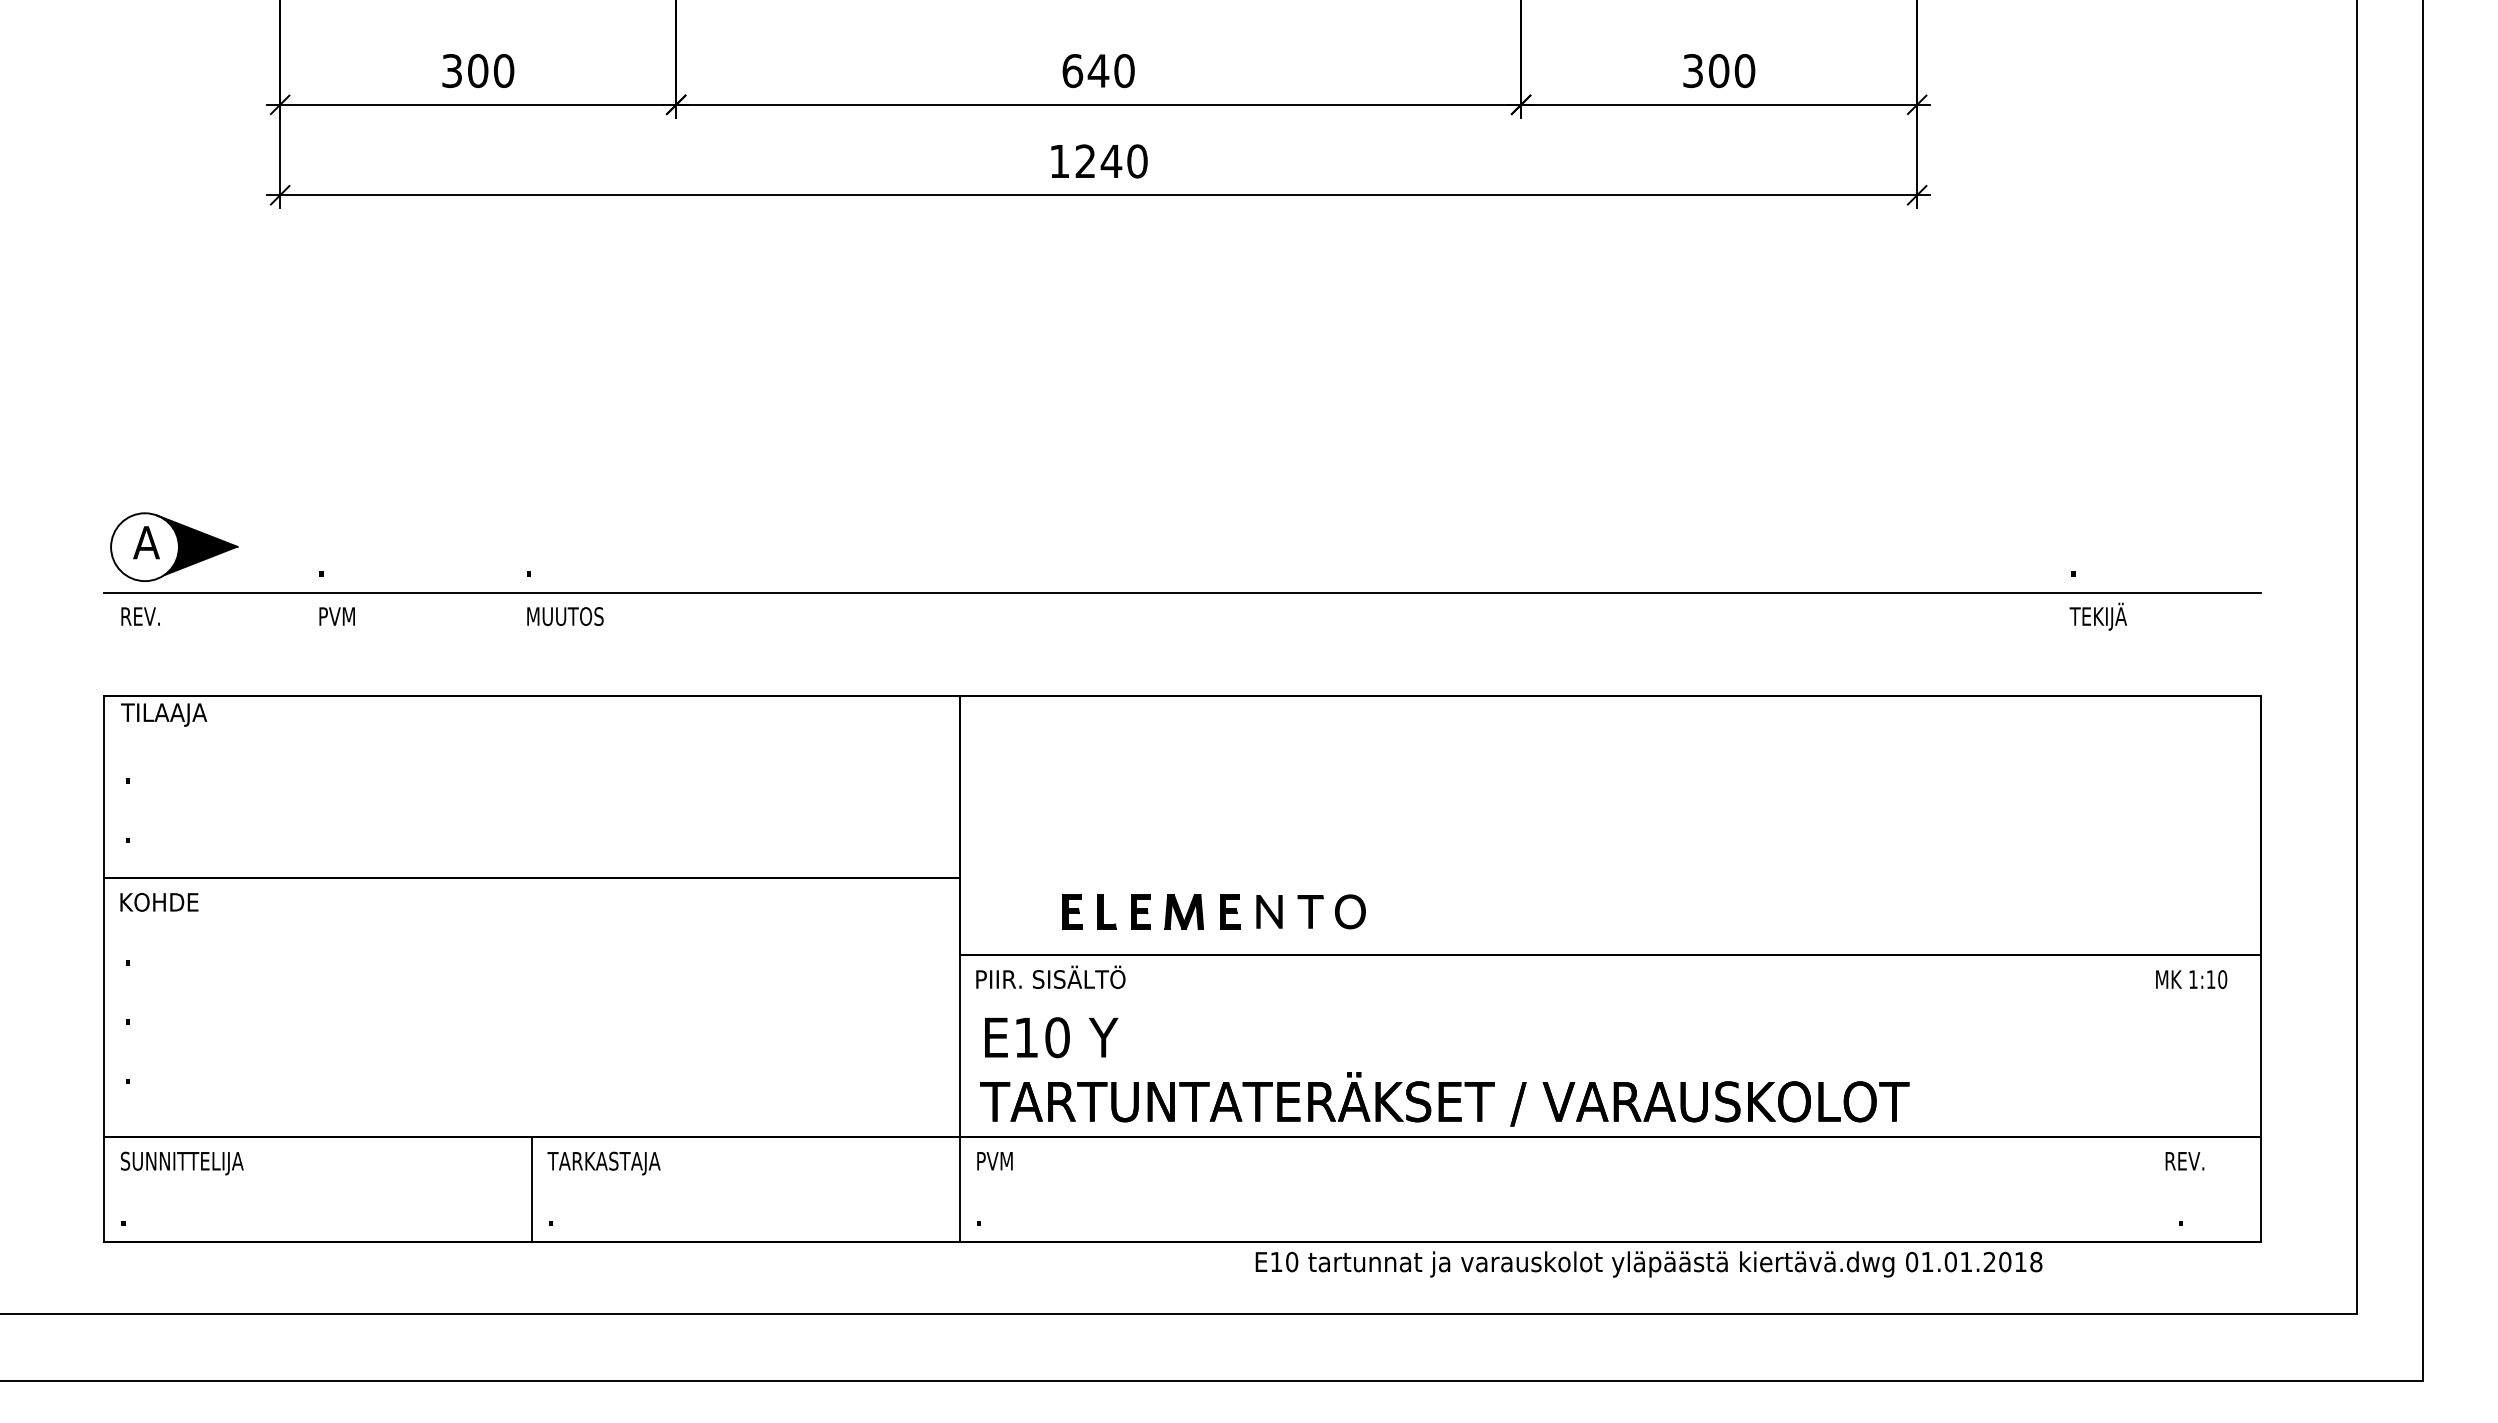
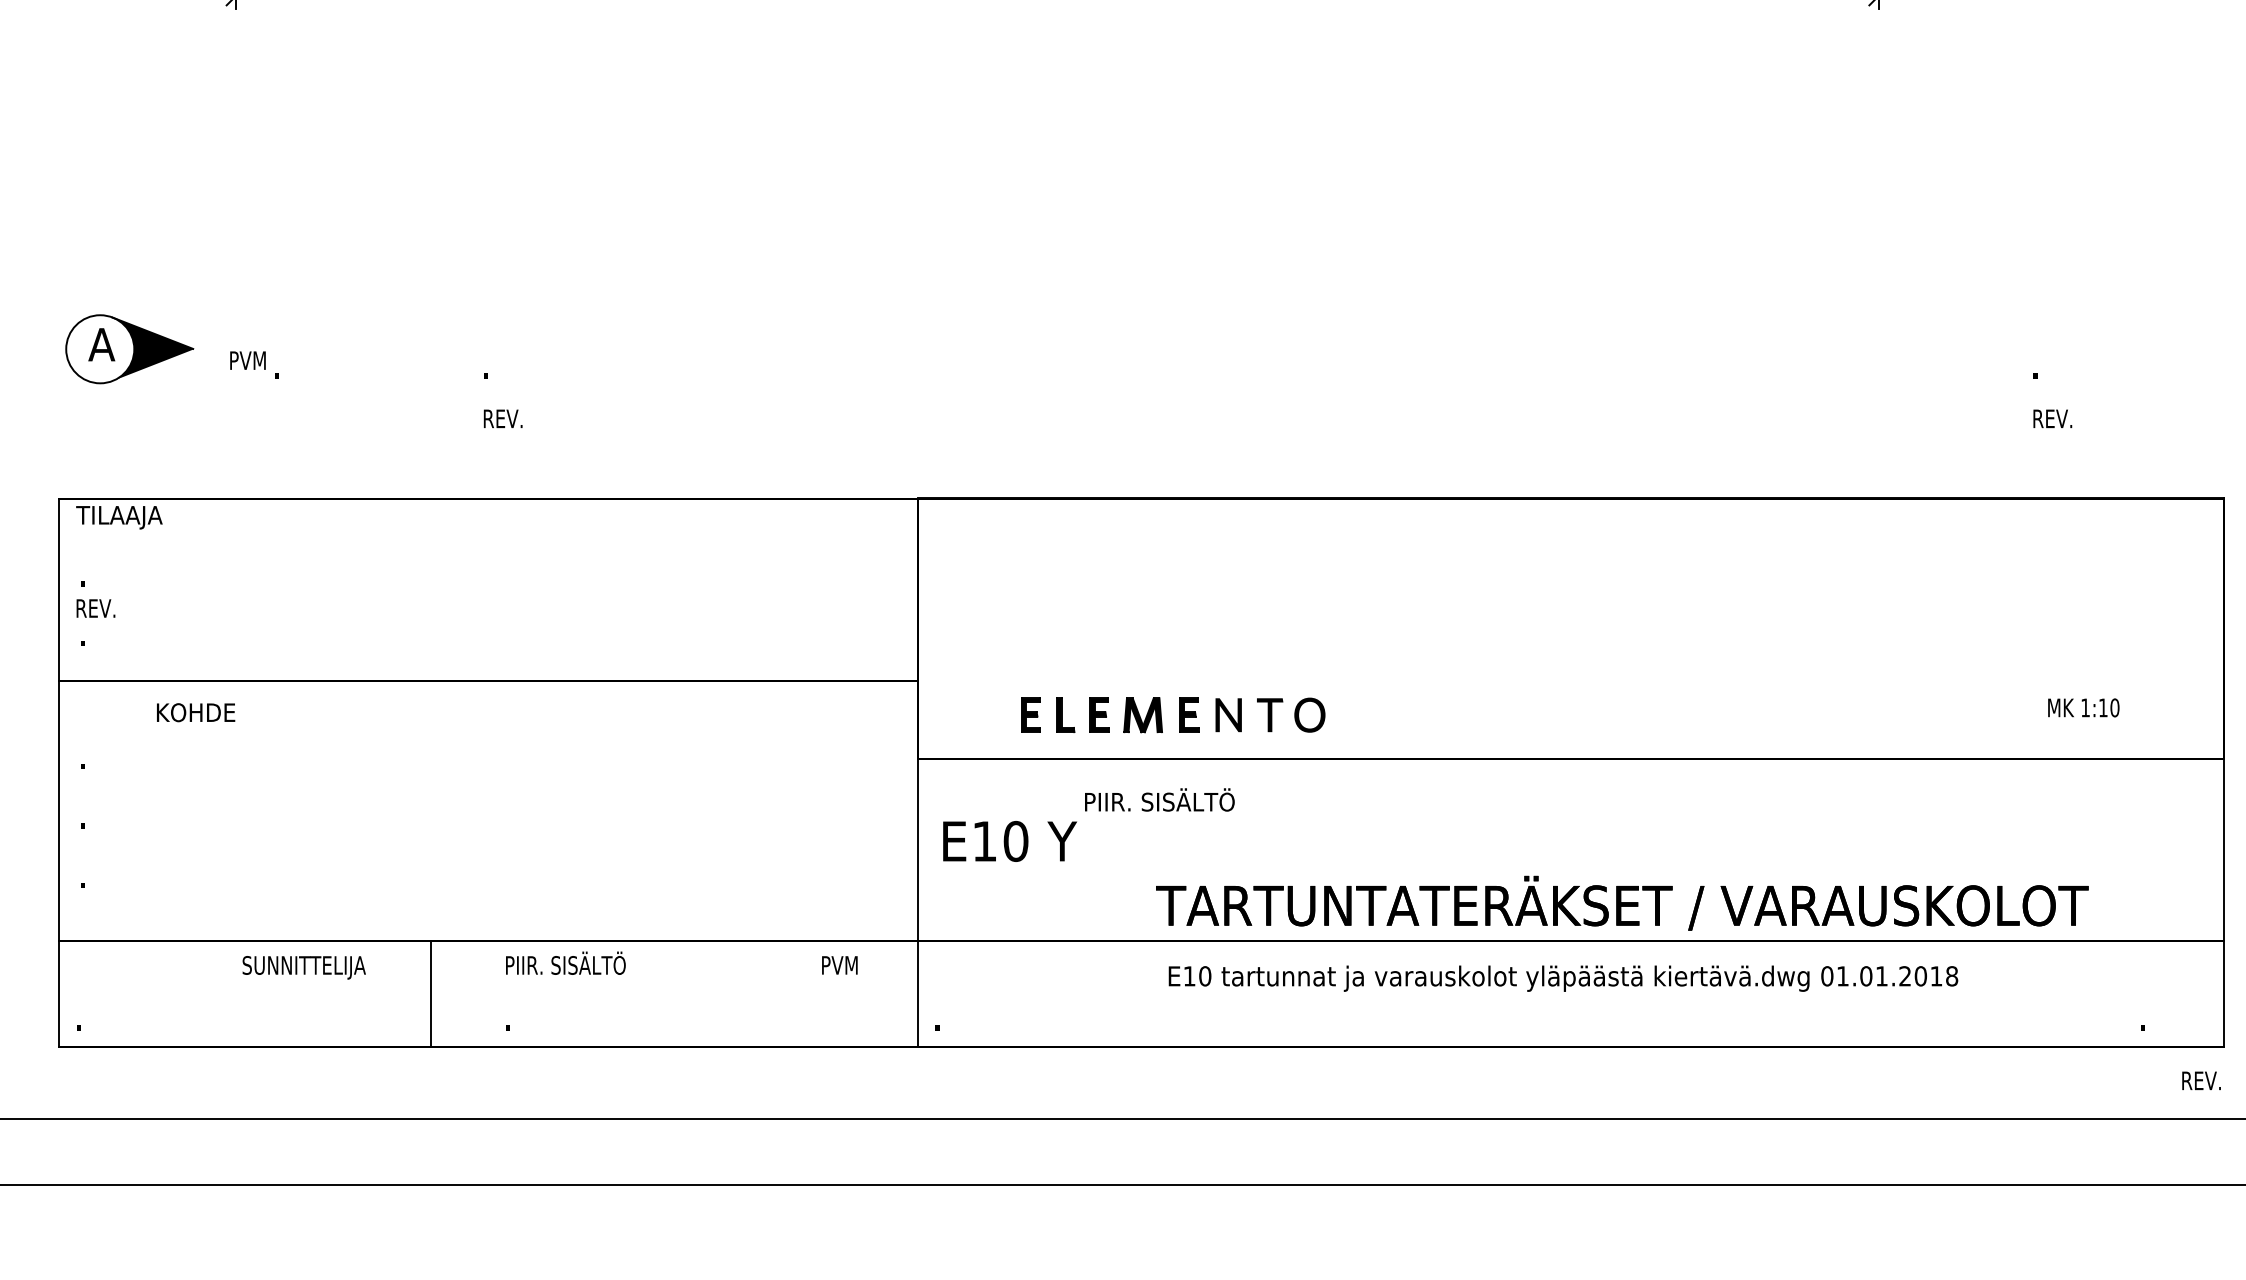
line: (1182, 592) -> (1141, 394), removed
text: (140, 616) -> (95, 608), moved
text: (336, 616) -> (247, 360), moved
text: (566, 616) -> (523, 418), MUUTOS -> REV.
text: (2097, 616) -> (2059, 418), TEKIJÄ -> REV.
text: (159, 901) -> (196, 711), moved
text: (1050, 976) -> (1159, 799), moved
text: (2191, 979) -> (2083, 707), moved
text: (1444, 1099) -> (1622, 903), moved
text: (607, 1161) -> (564, 965), TARKASTAJA -> PIIR. SISÄLTÖ
text: (994, 1161) -> (839, 965), moved
text: (2184, 1161) -> (2201, 1081), moved
text: (182, 1163) -> (304, 967), moved
line: (531, 1189) -> (430, 993), moved
text: (1648, 1264) -> (1562, 978), moved

